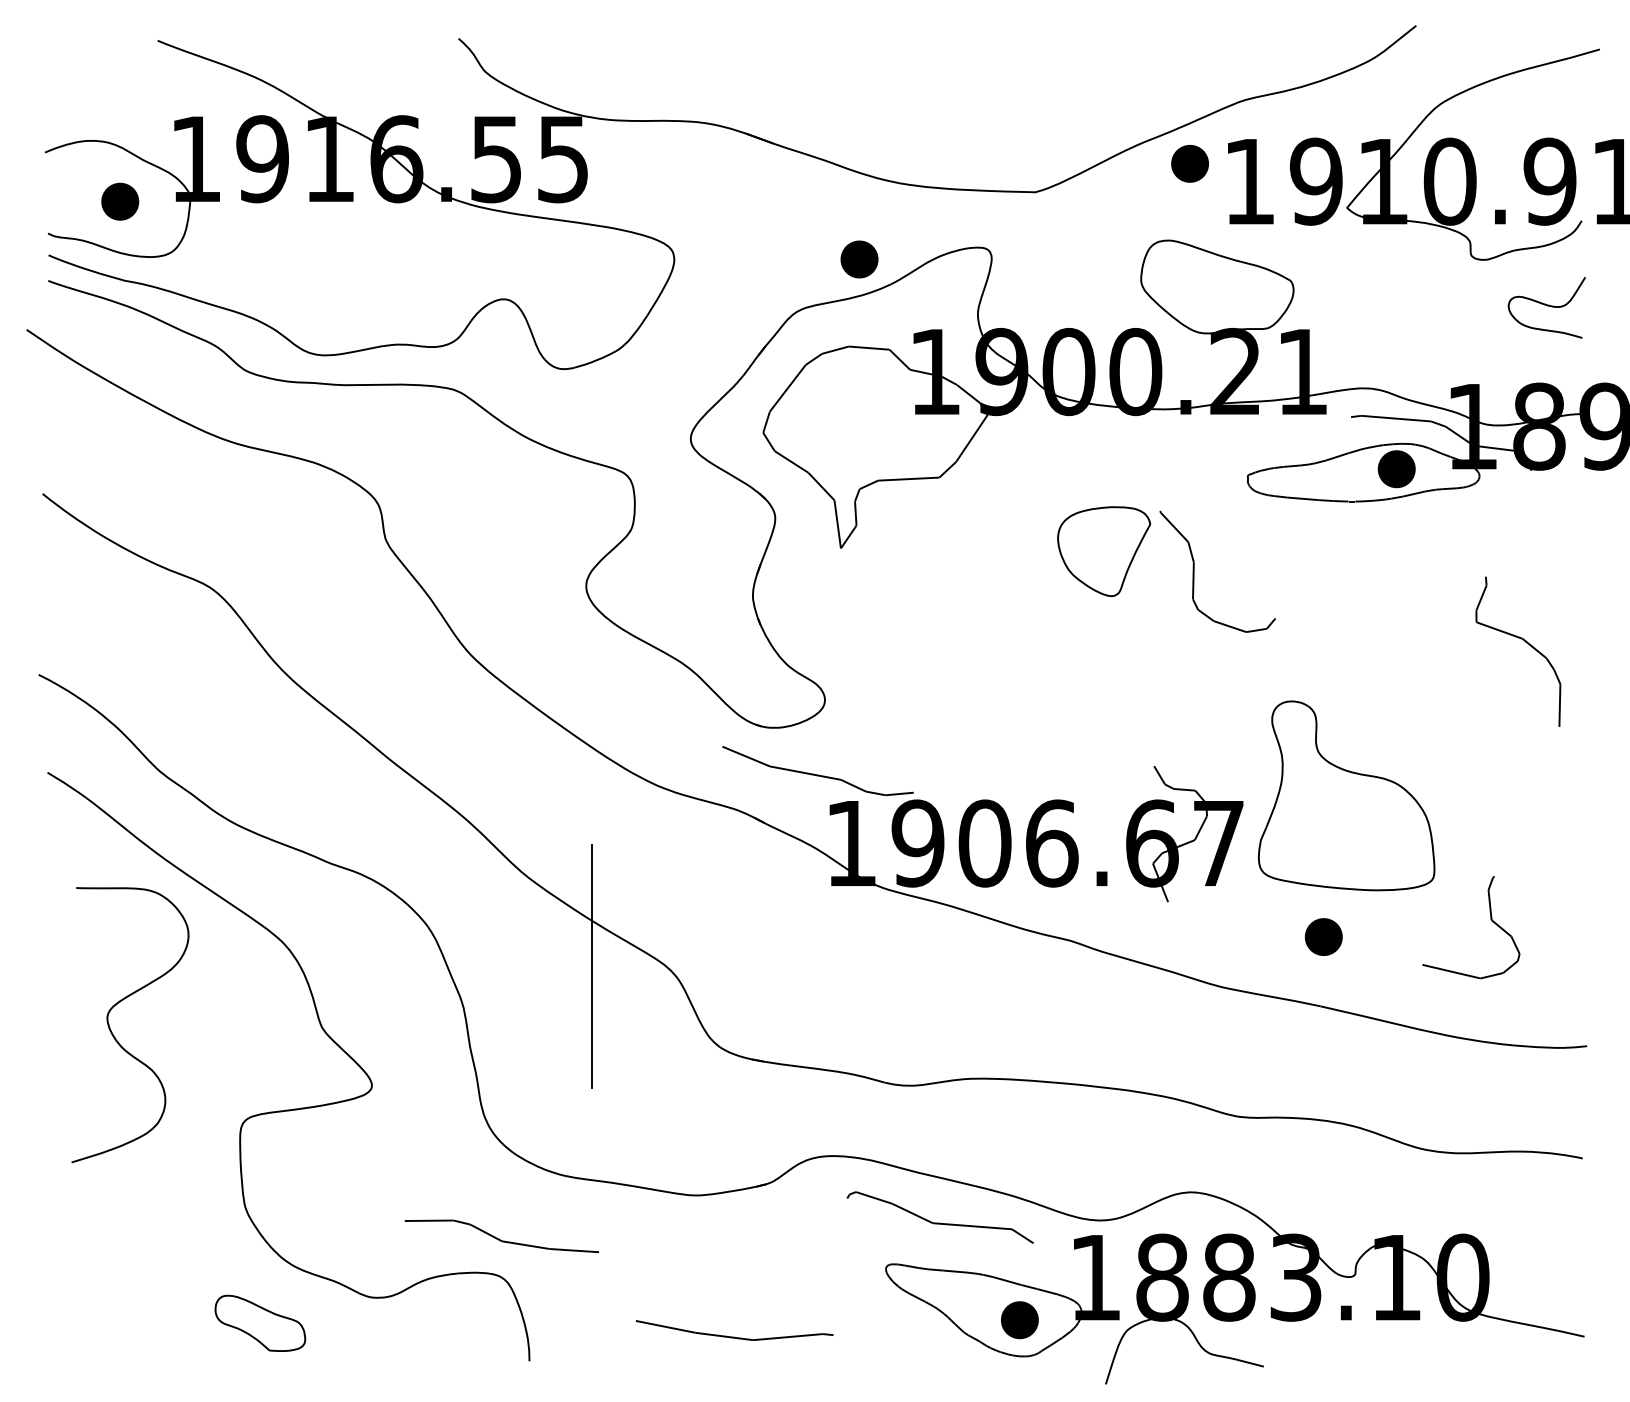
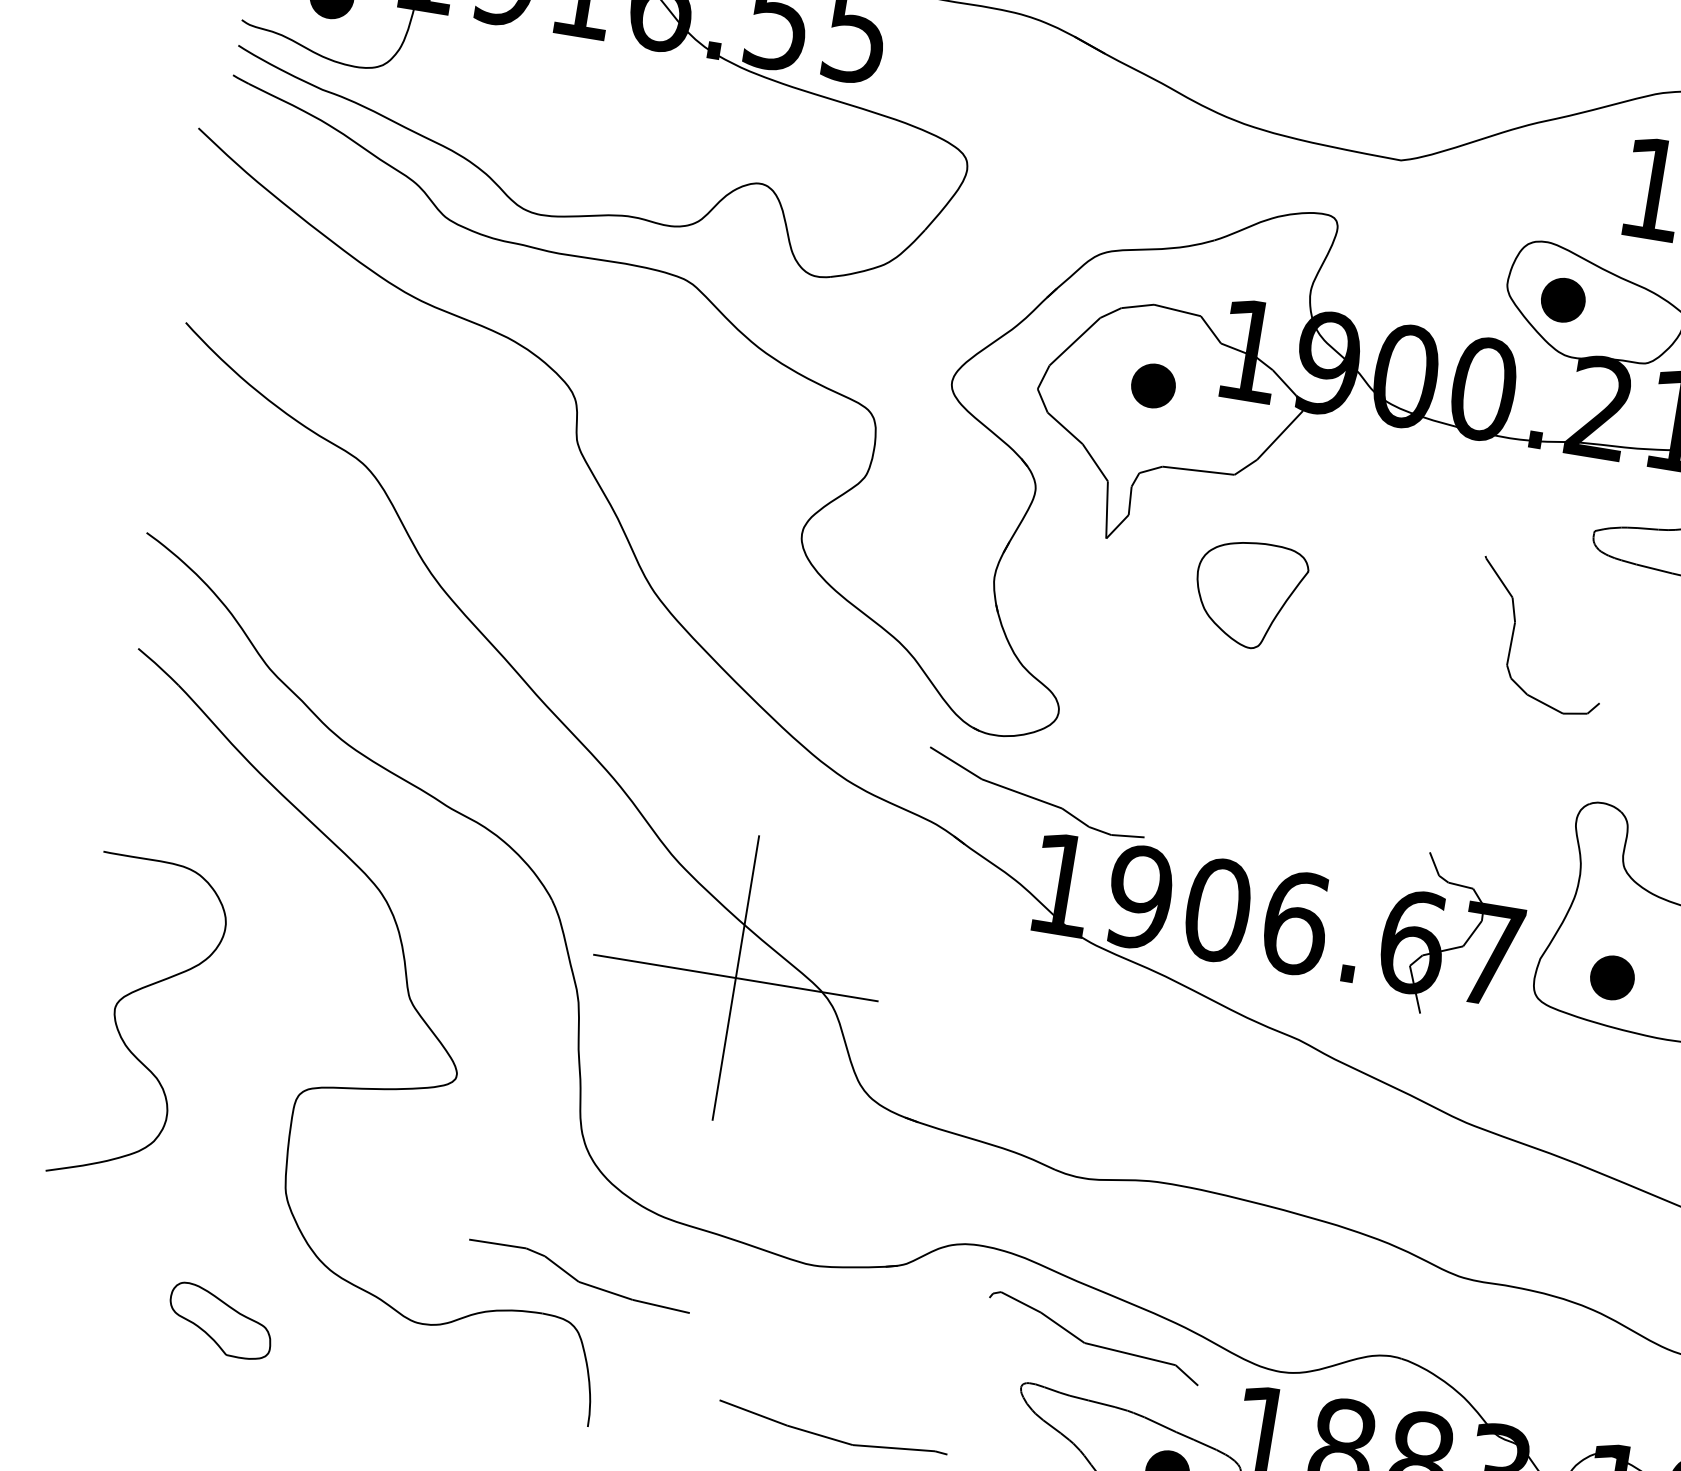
part: (1189, 163) -> (1562, 299), moved
part: (859, 259) -> (1153, 386), moved
part: (1104, 551) -> (1249, 594), moved
part: (1323, 936) -> (1612, 977), moved
line: (591, 966) -> (735, 978), added
curve: (114, 1035) -> (119, 1030), moved
part: (260, 1322) -> (220, 1320), moved

